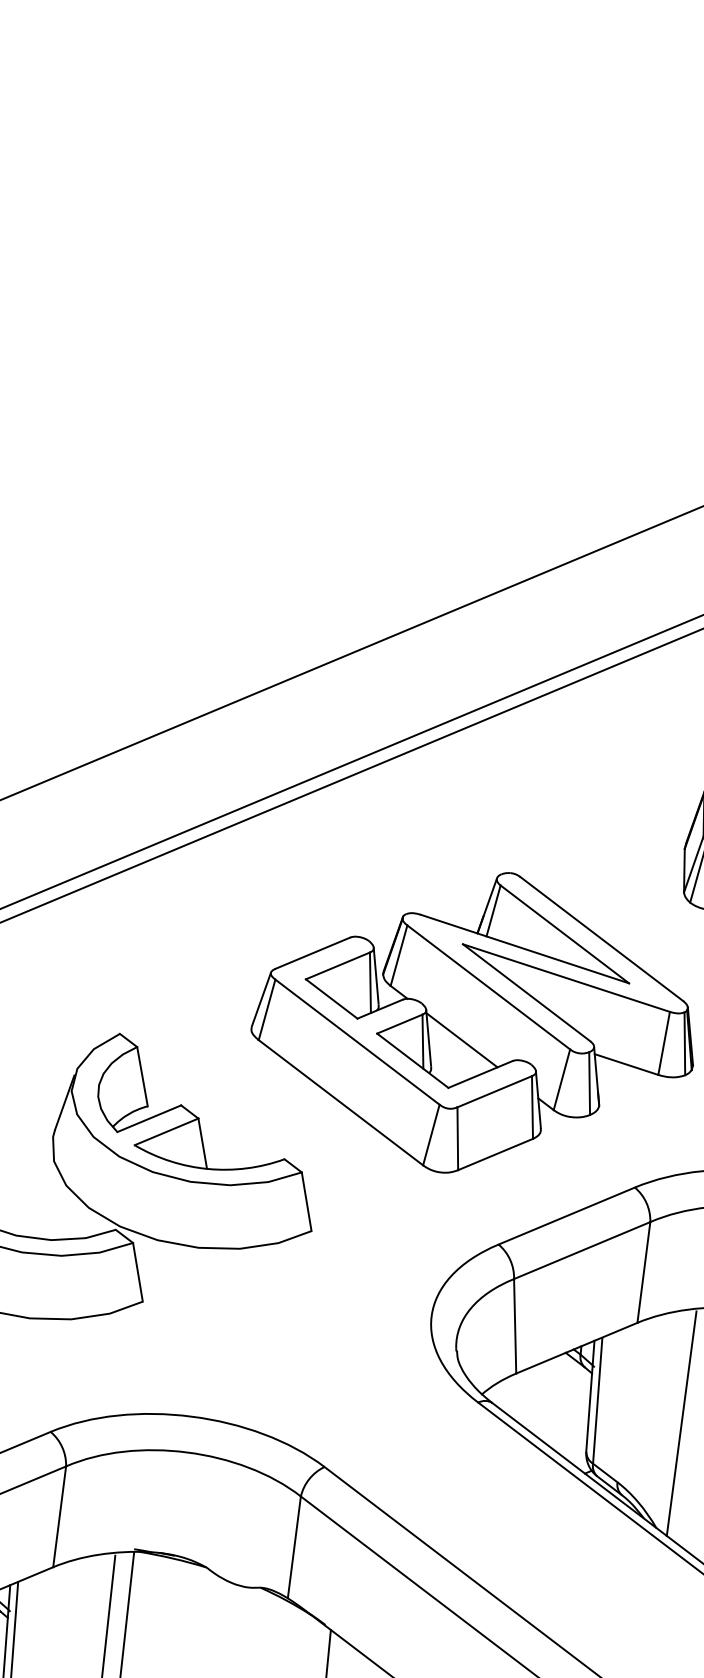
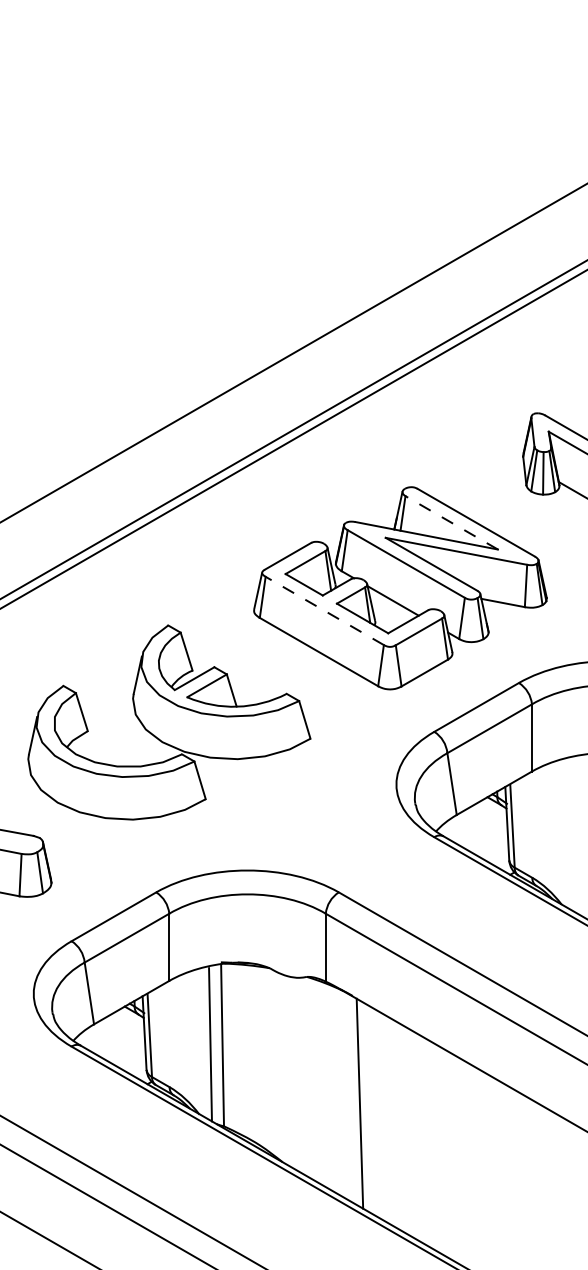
line: (564, 933) -> (451, 522), solid -> dashed
line: (357, 1041) -> (324, 610), solid -> dashed
line: (681, 1422) -> (569, 833), removed

